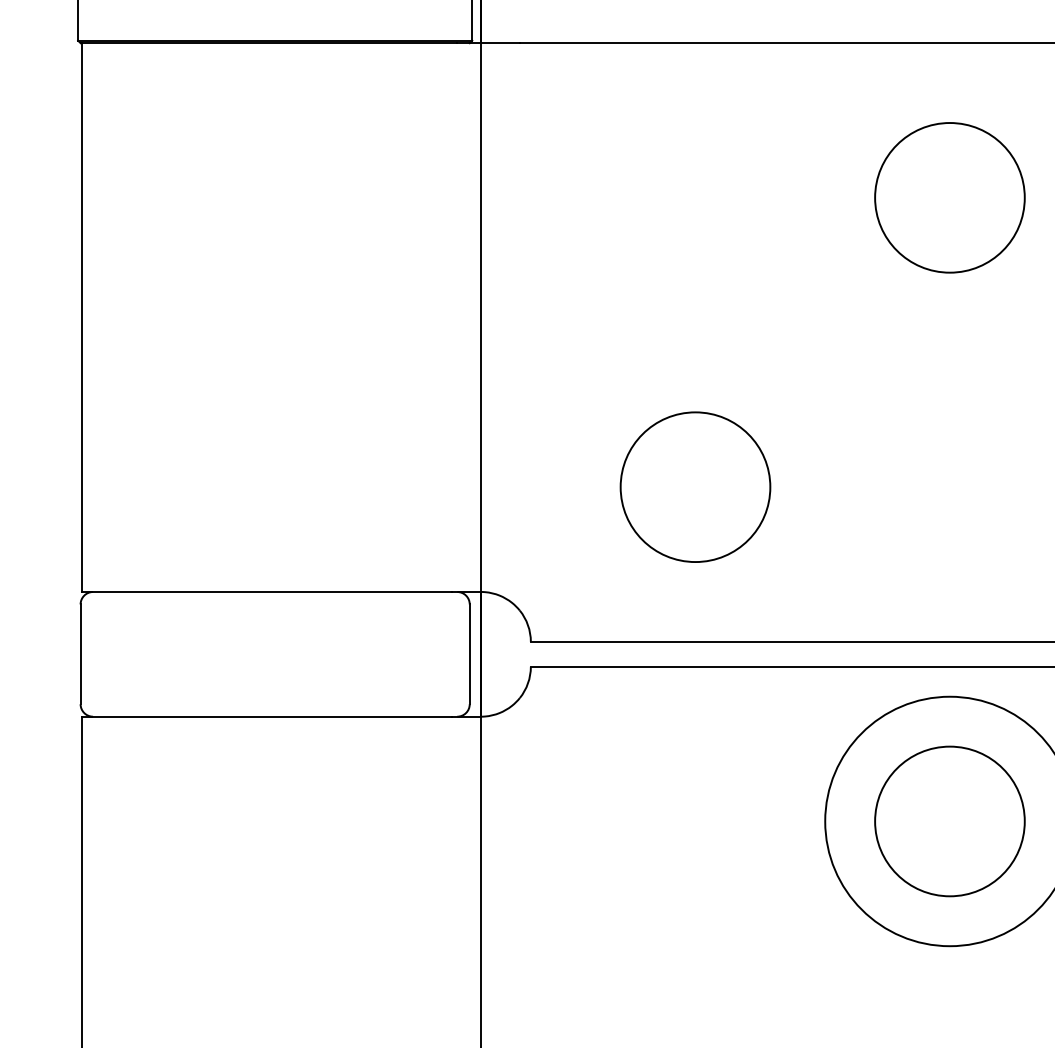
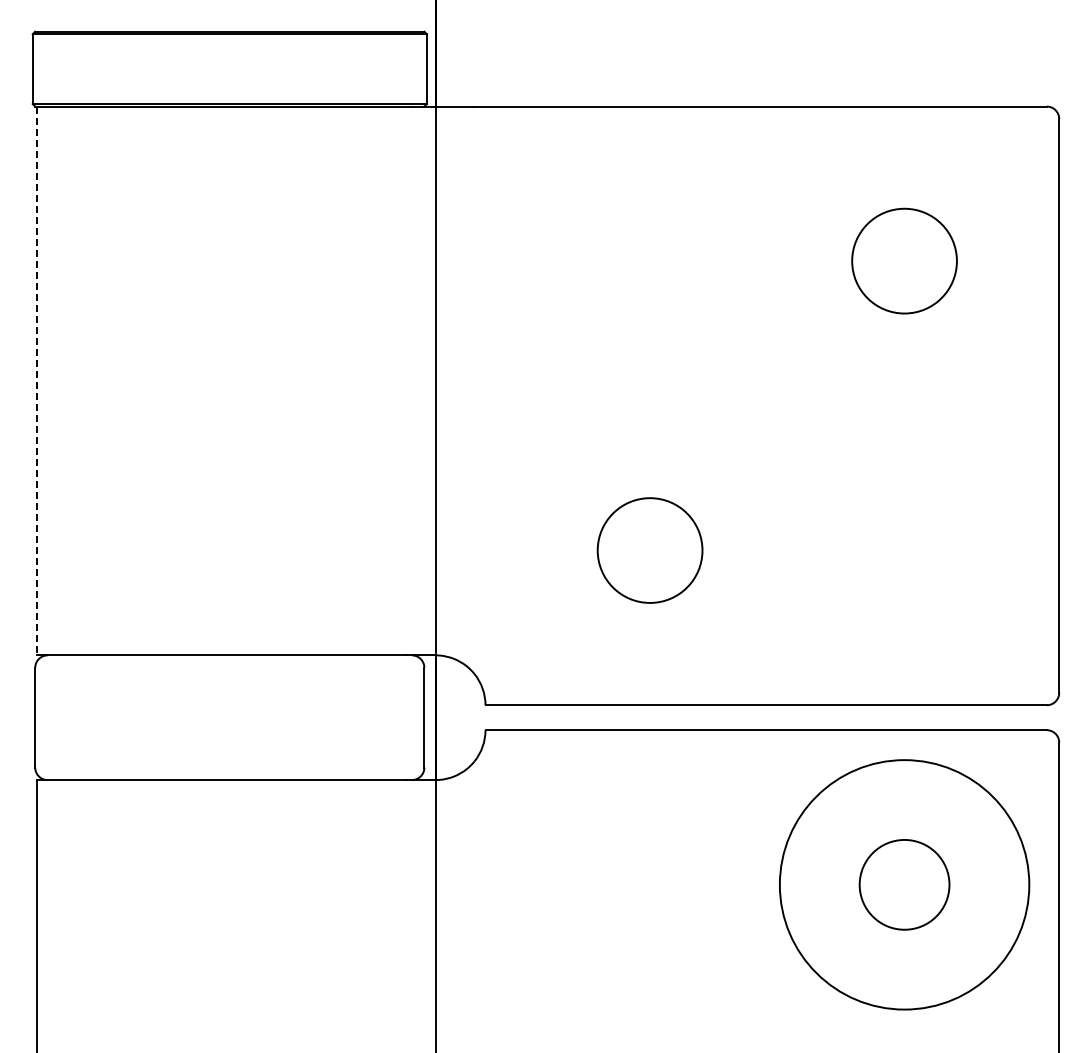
circle: (949, 197) -> (904, 260), size x0.7
line: (81, 318) -> (36, 381), solid -> dashed
circle: (694, 487) -> (649, 550), size x0.7
circle: (949, 821) -> (904, 884), size x0.6

